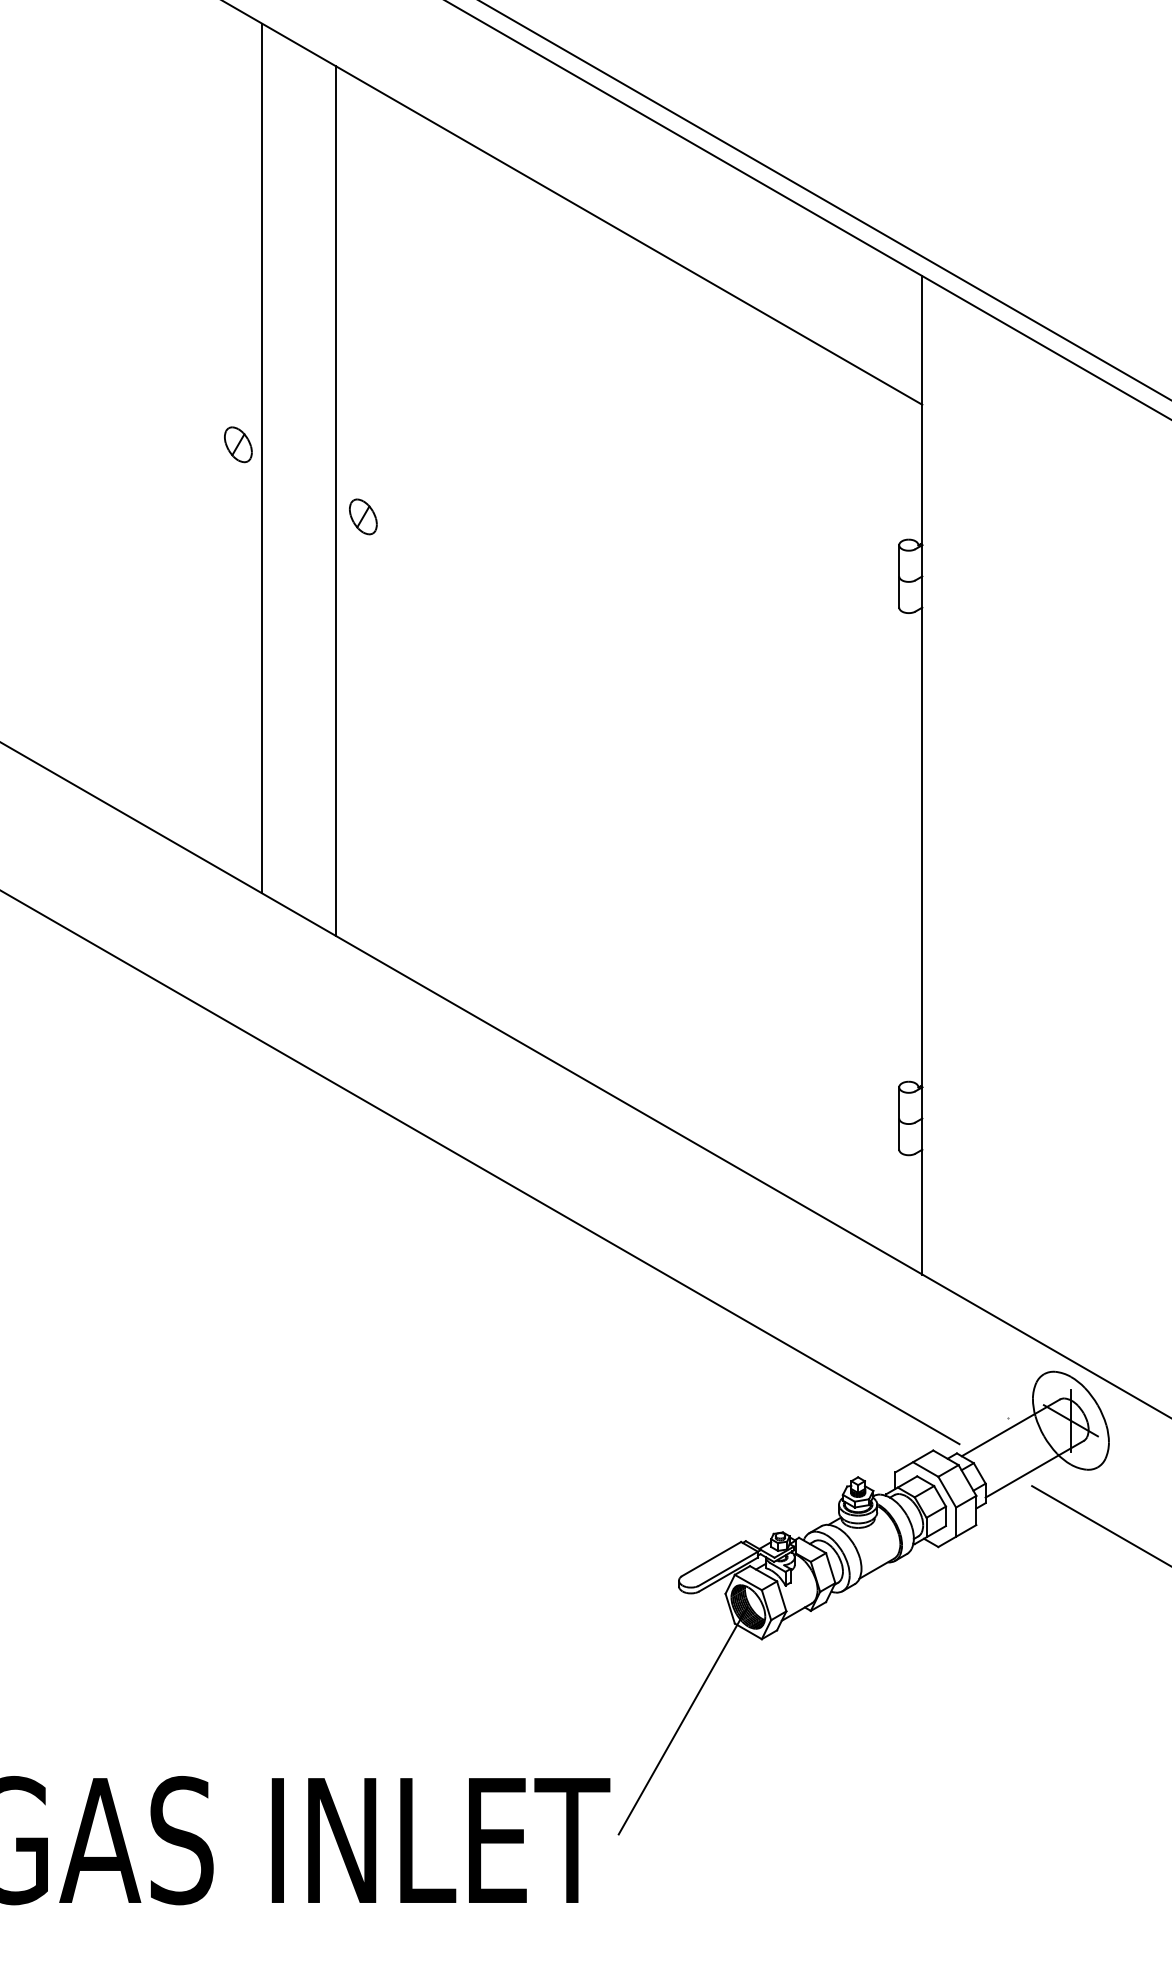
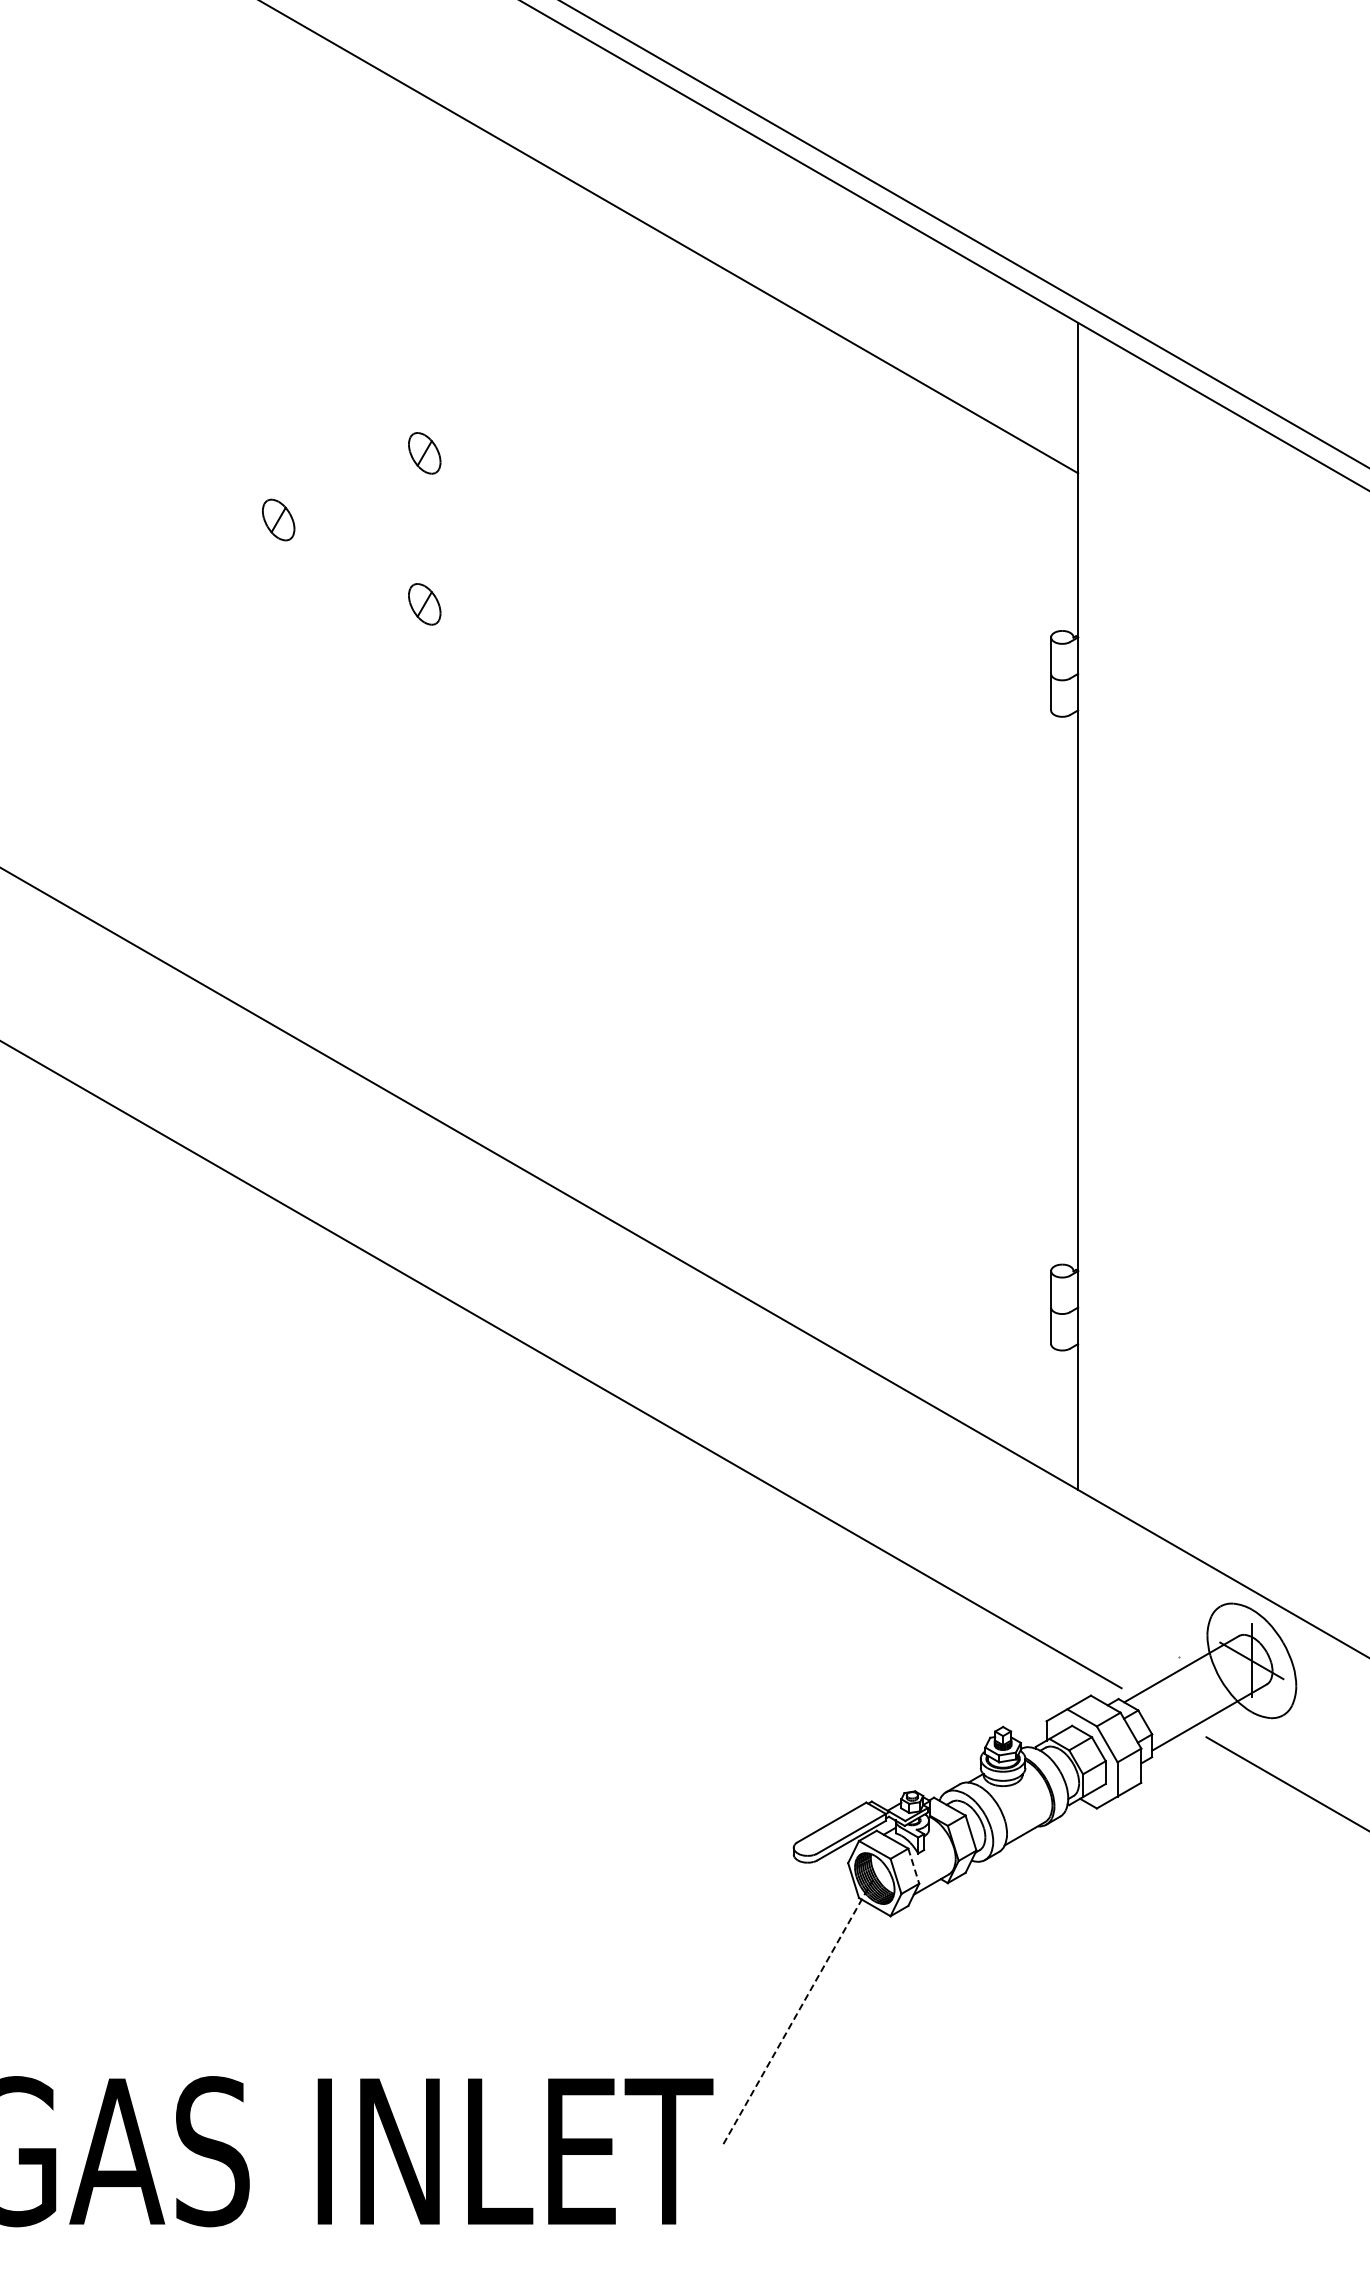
part: (363, 387) -> (424, 453), added
line: (262, 458) -> (306, 535), removed
line: (336, 500) -> (393, 585), removed
line: (781, 1596) -> (913, 1866), solid -> dashed
line: (682, 1721) -> (797, 2012), solid -> dashed

